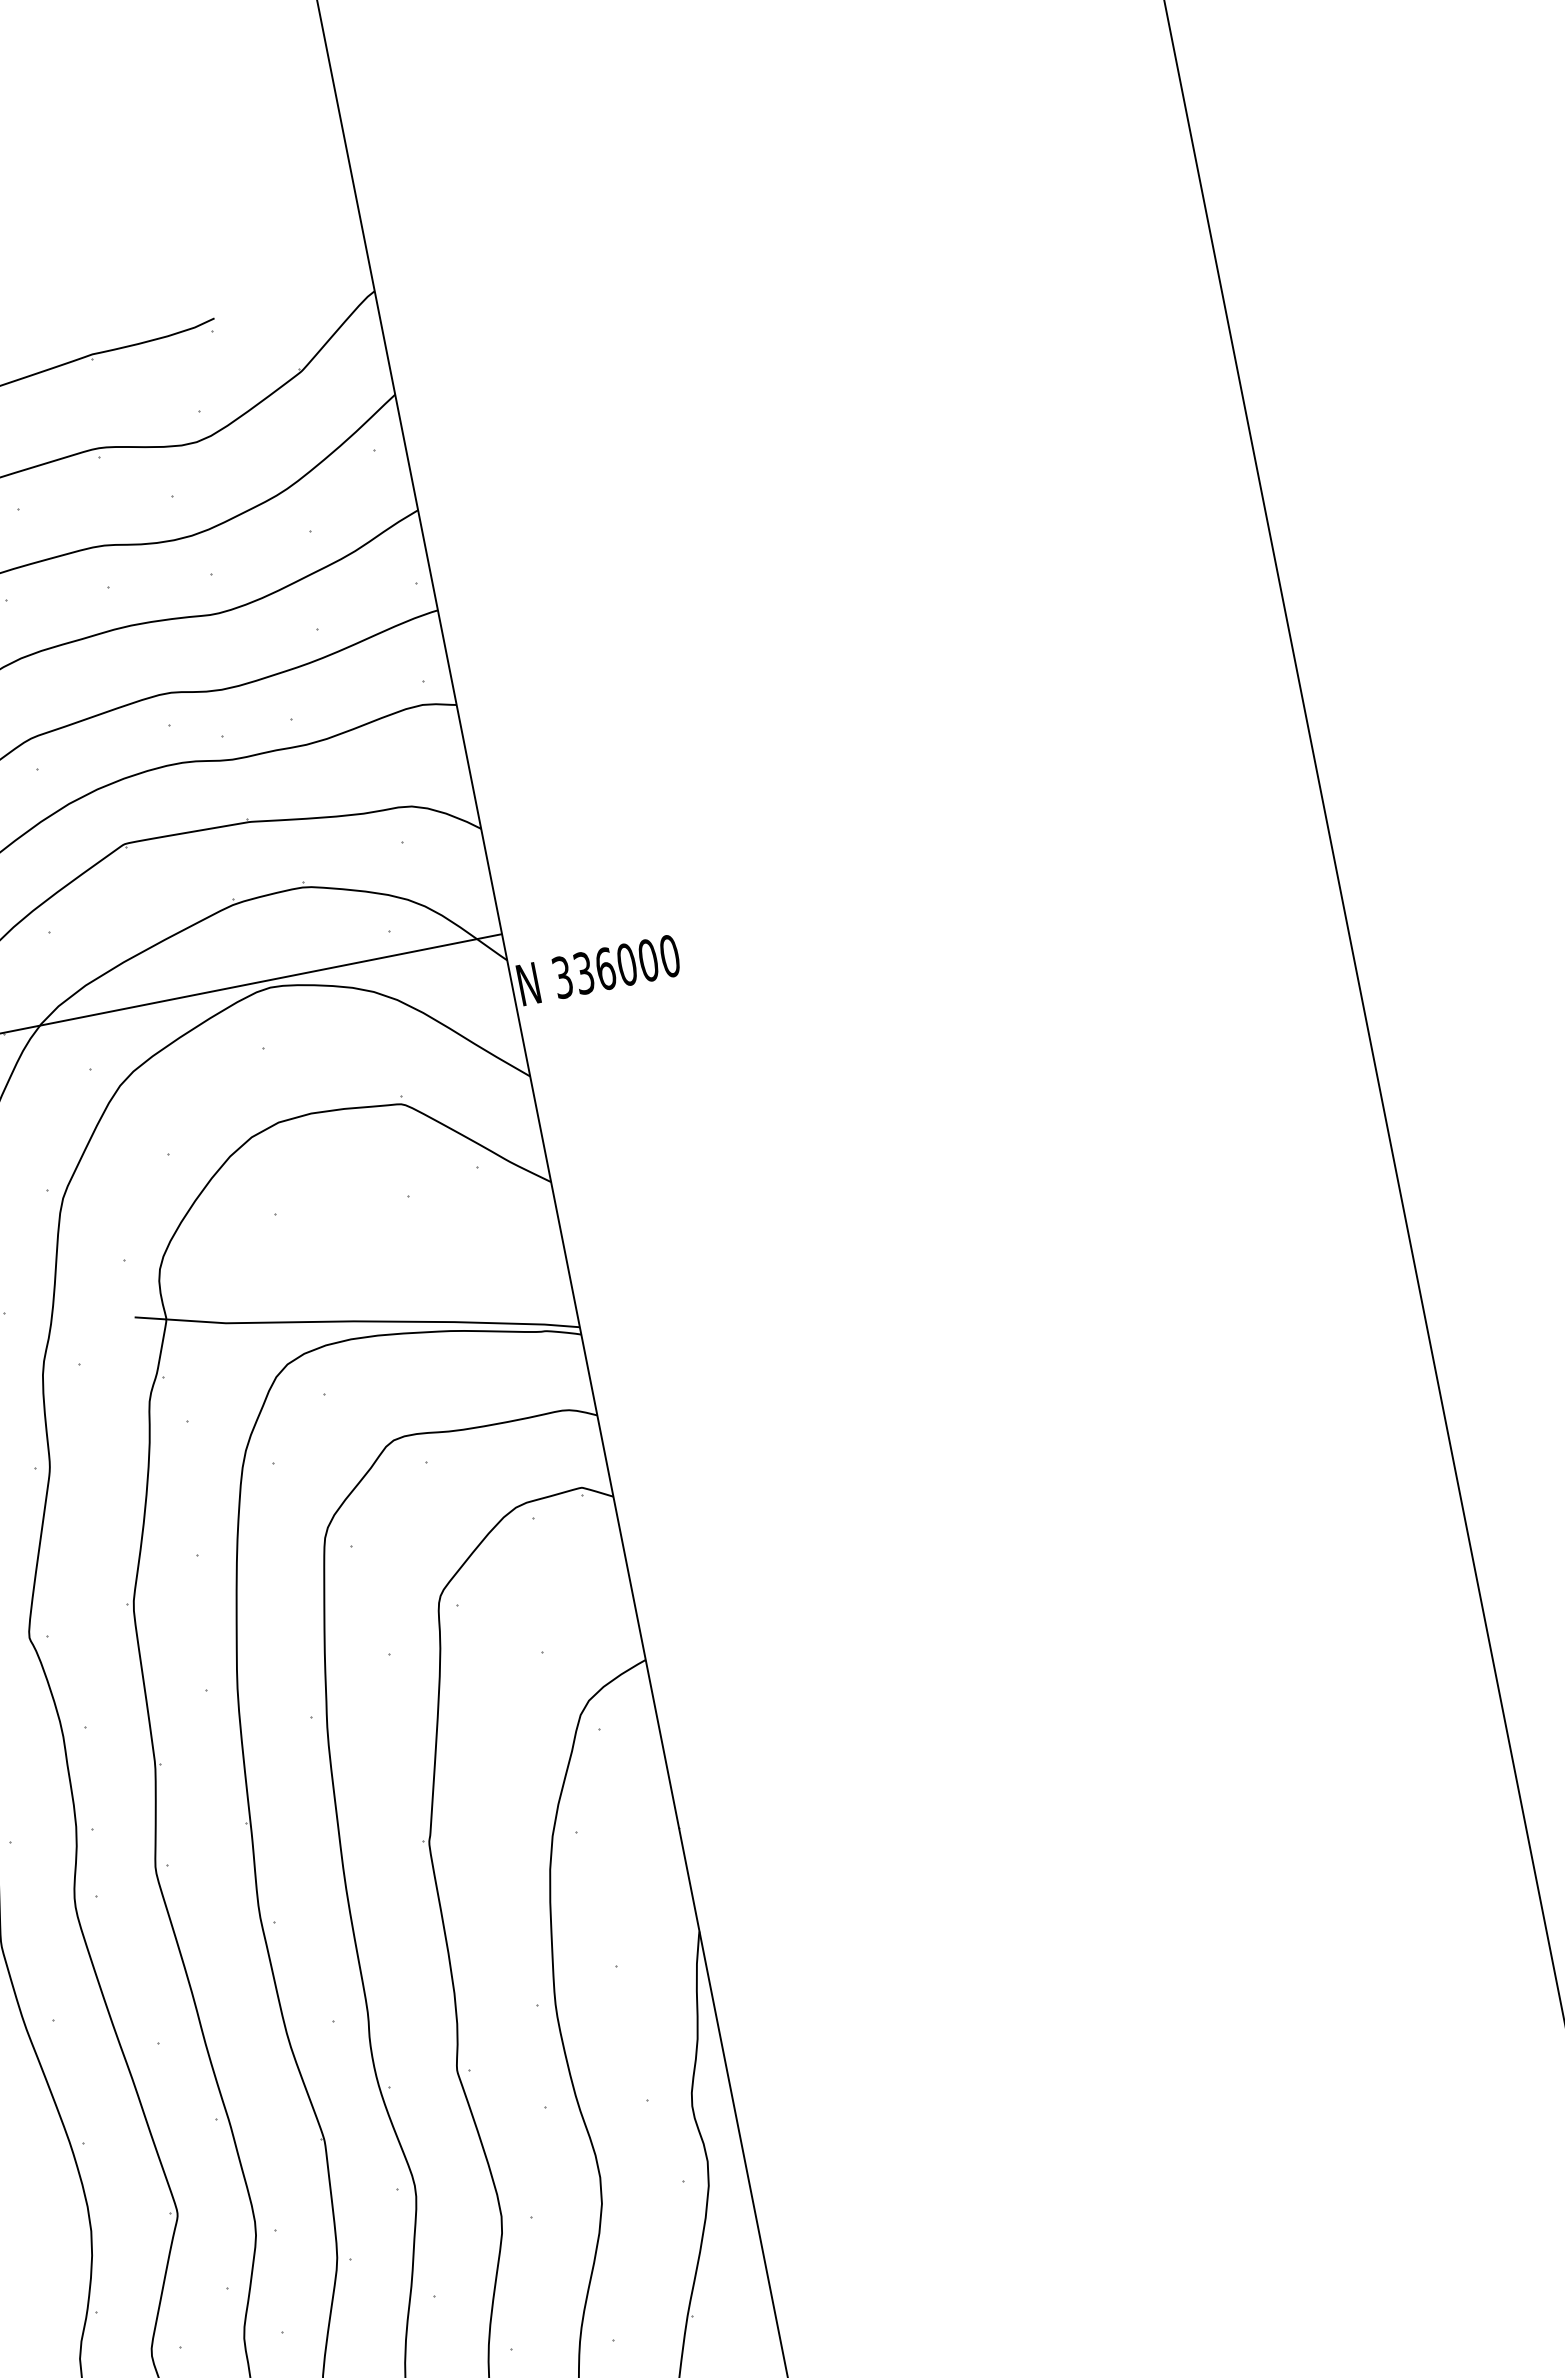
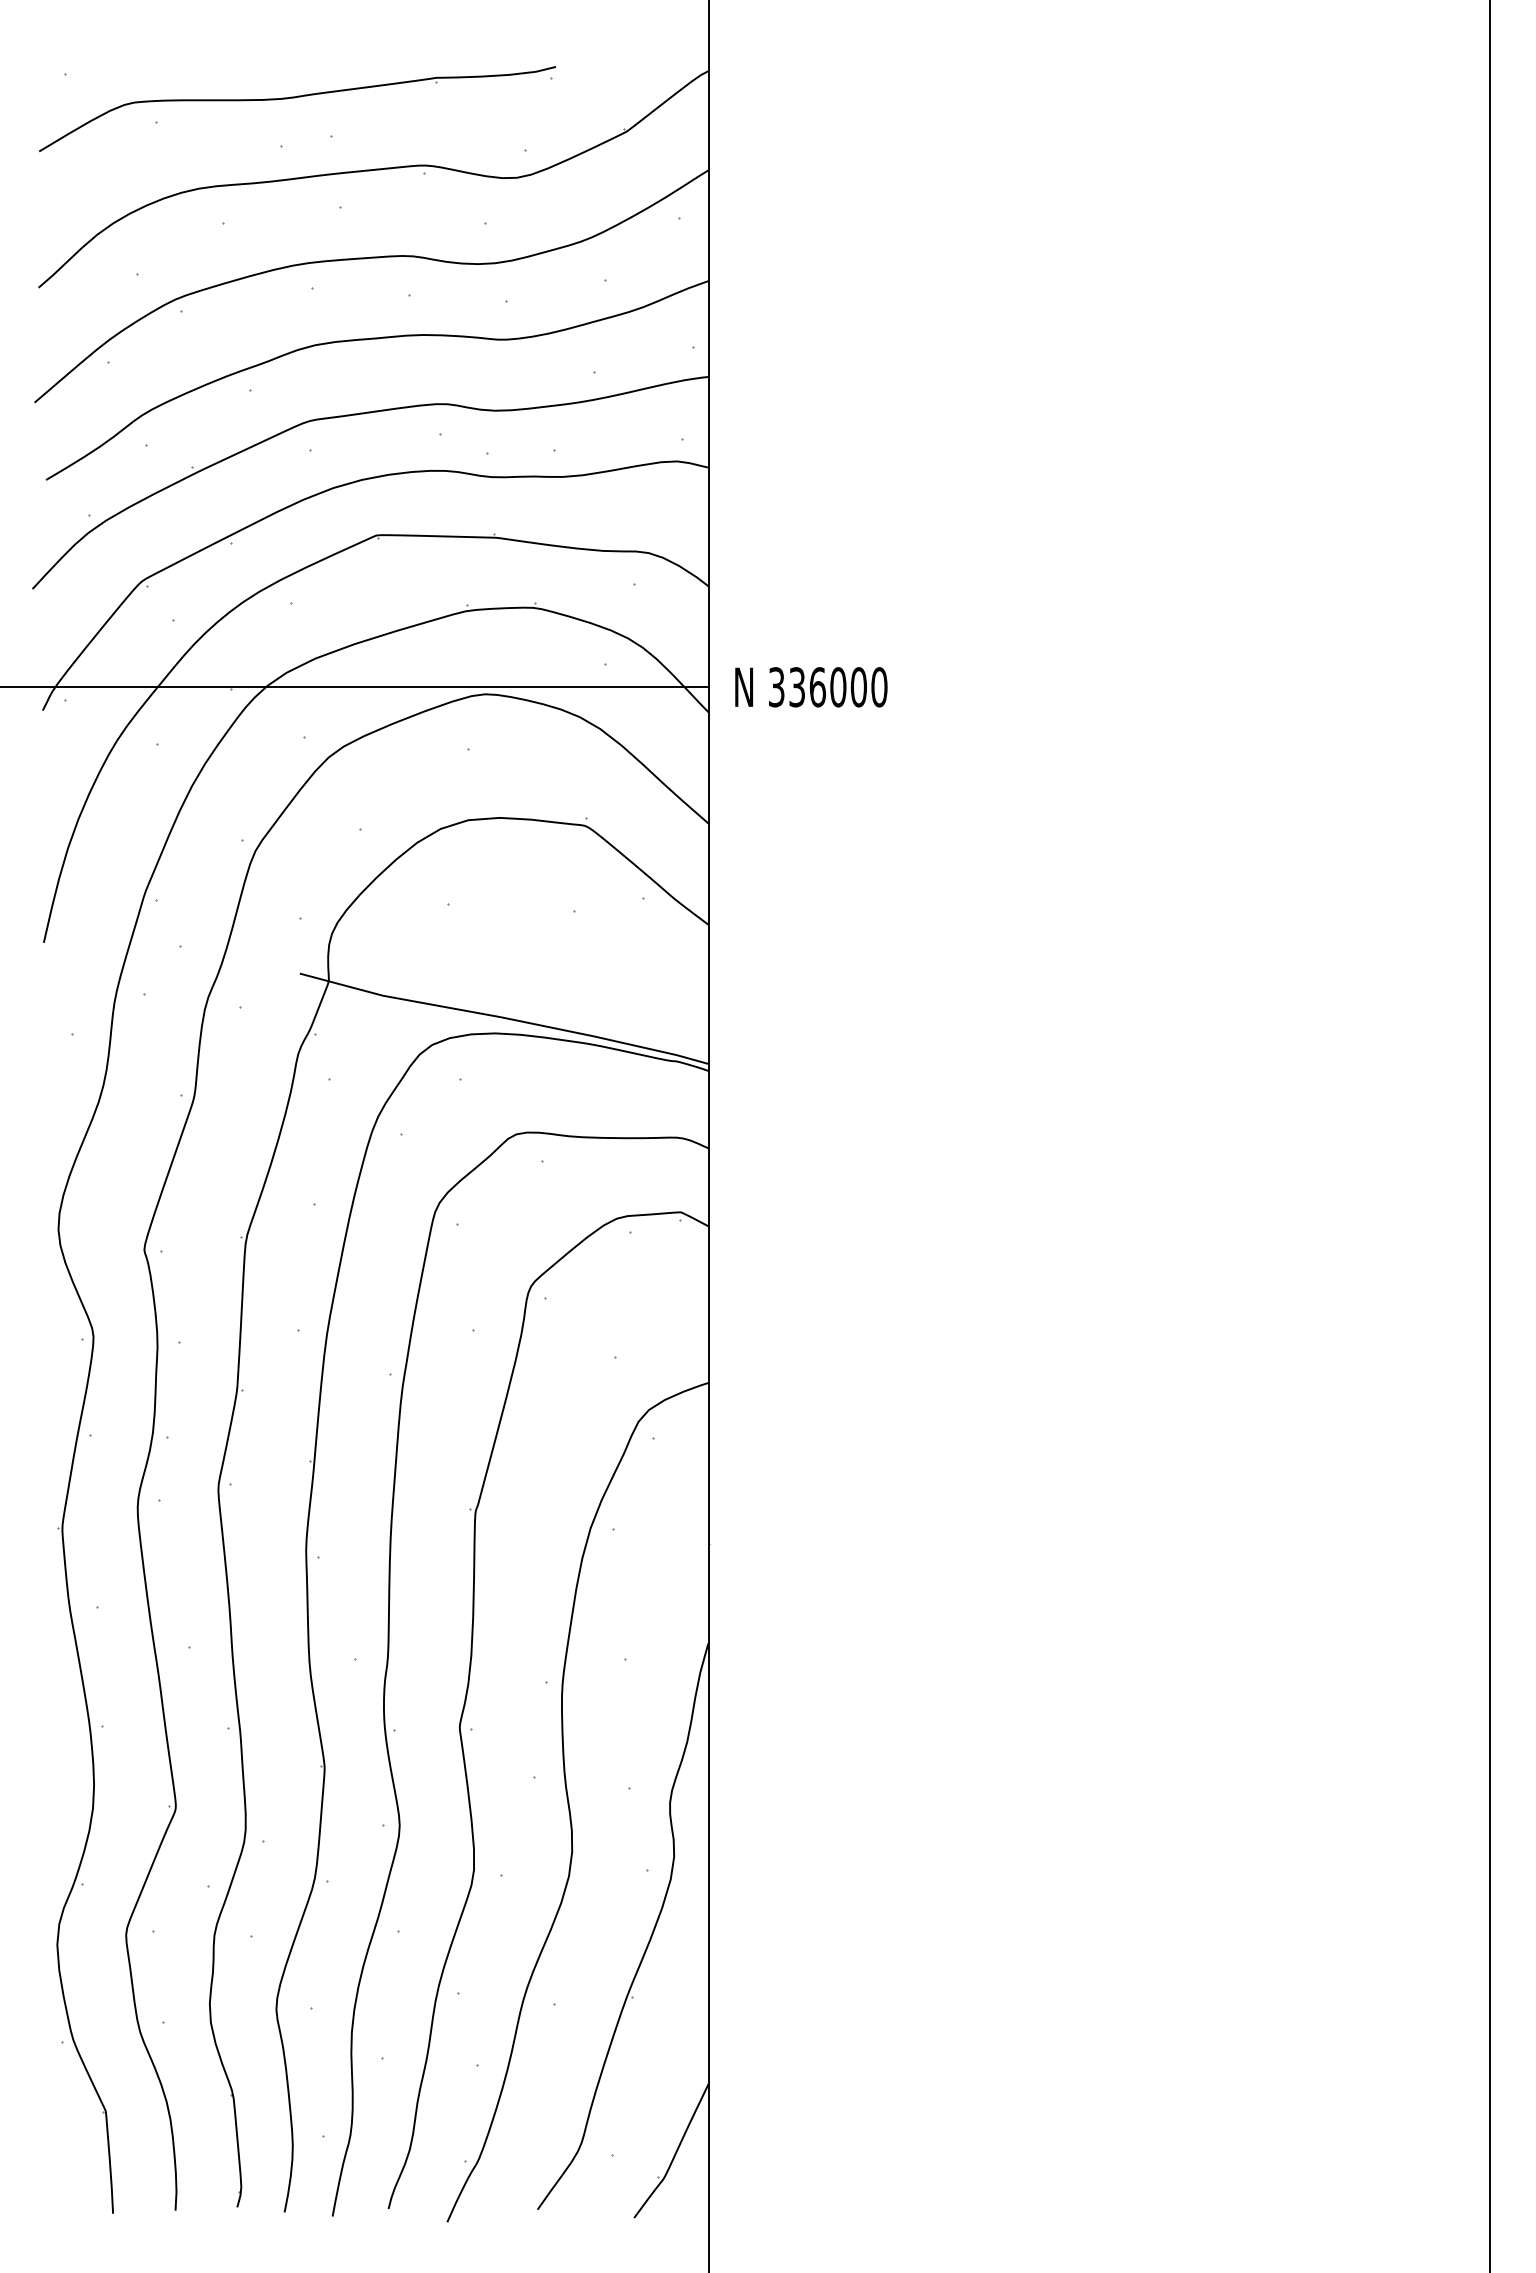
text: (599, 970) -> (811, 687), moved

